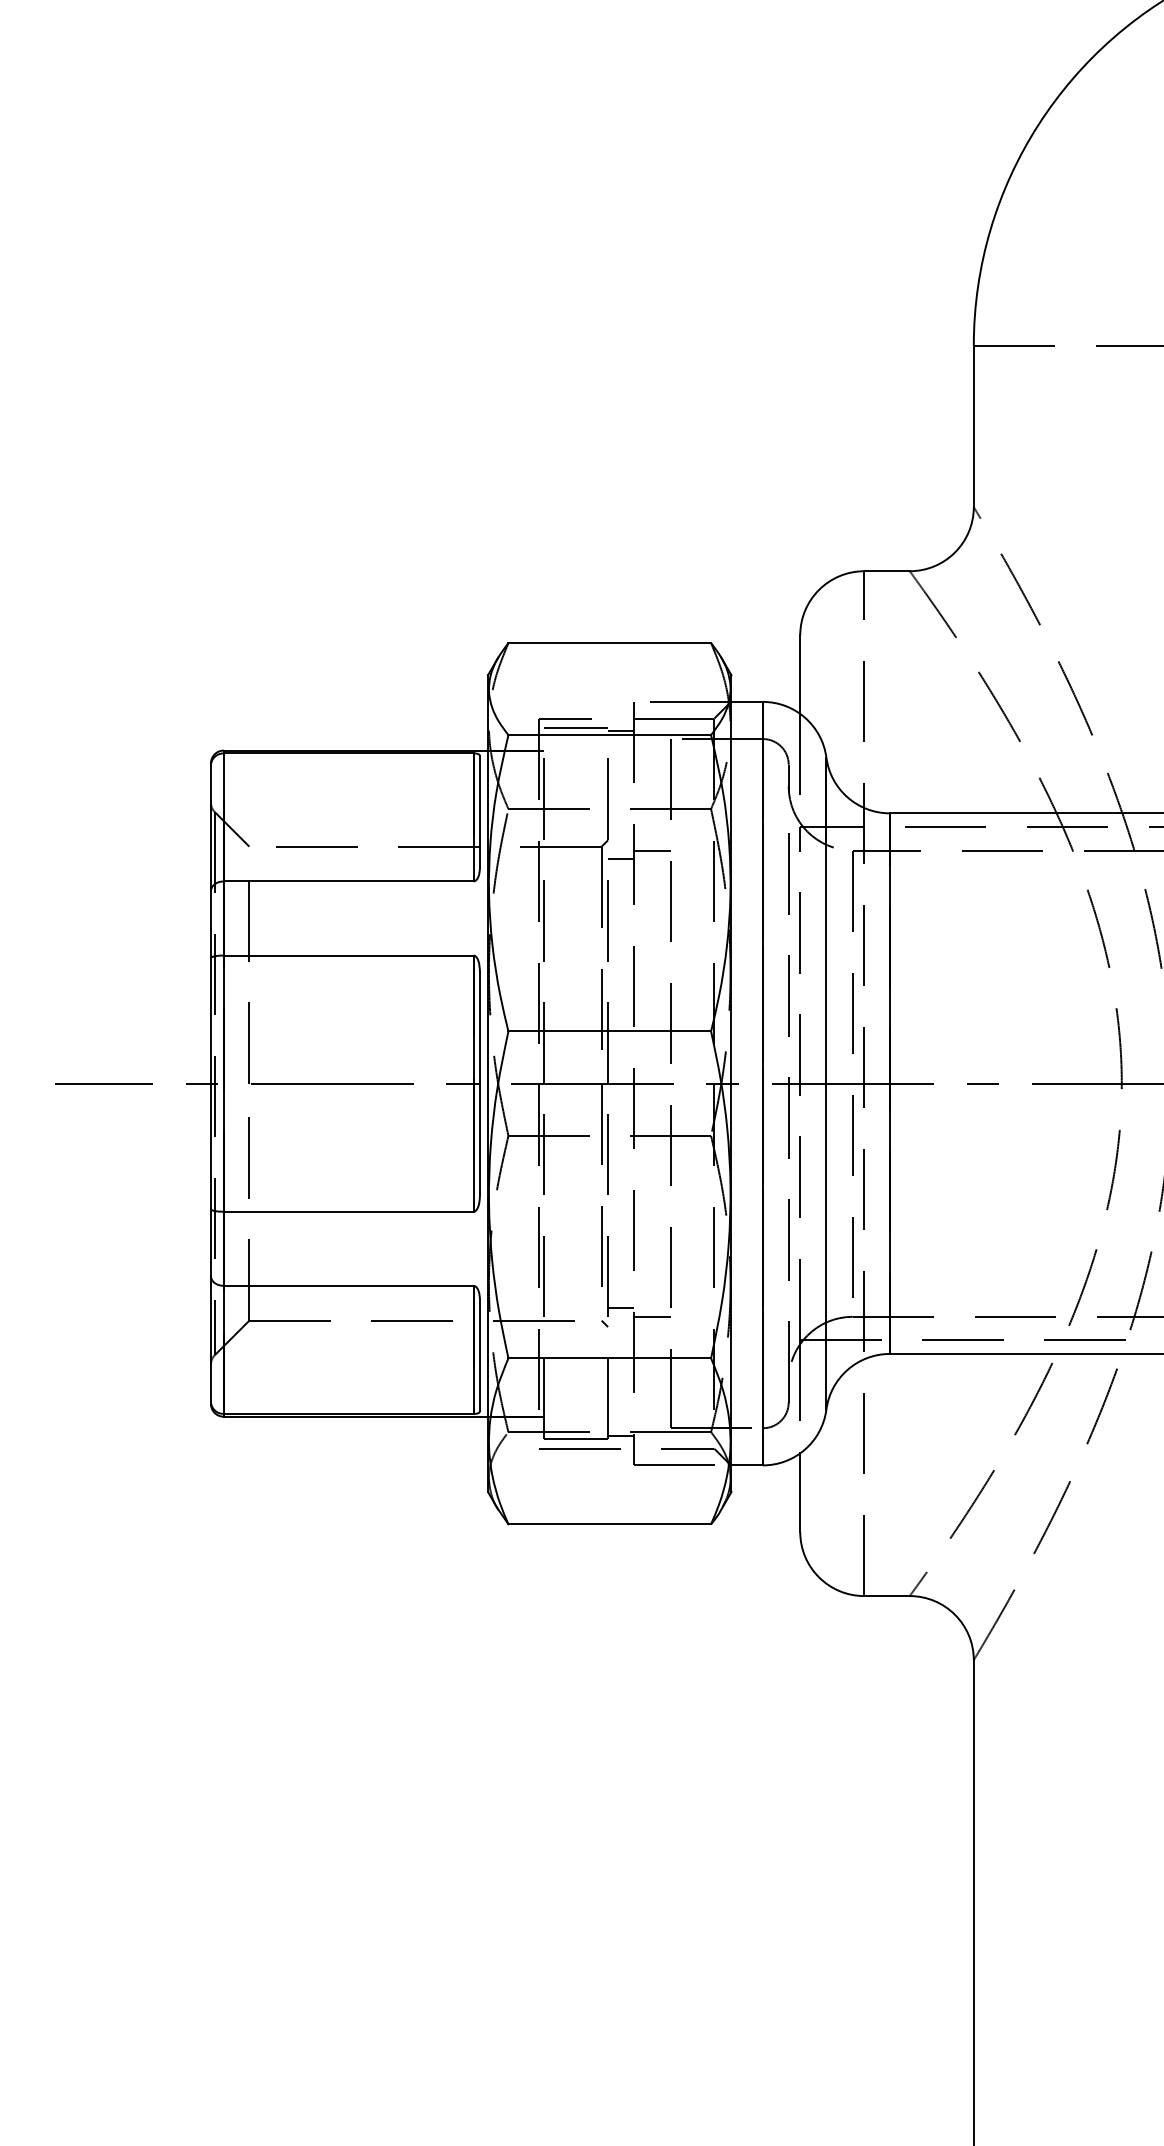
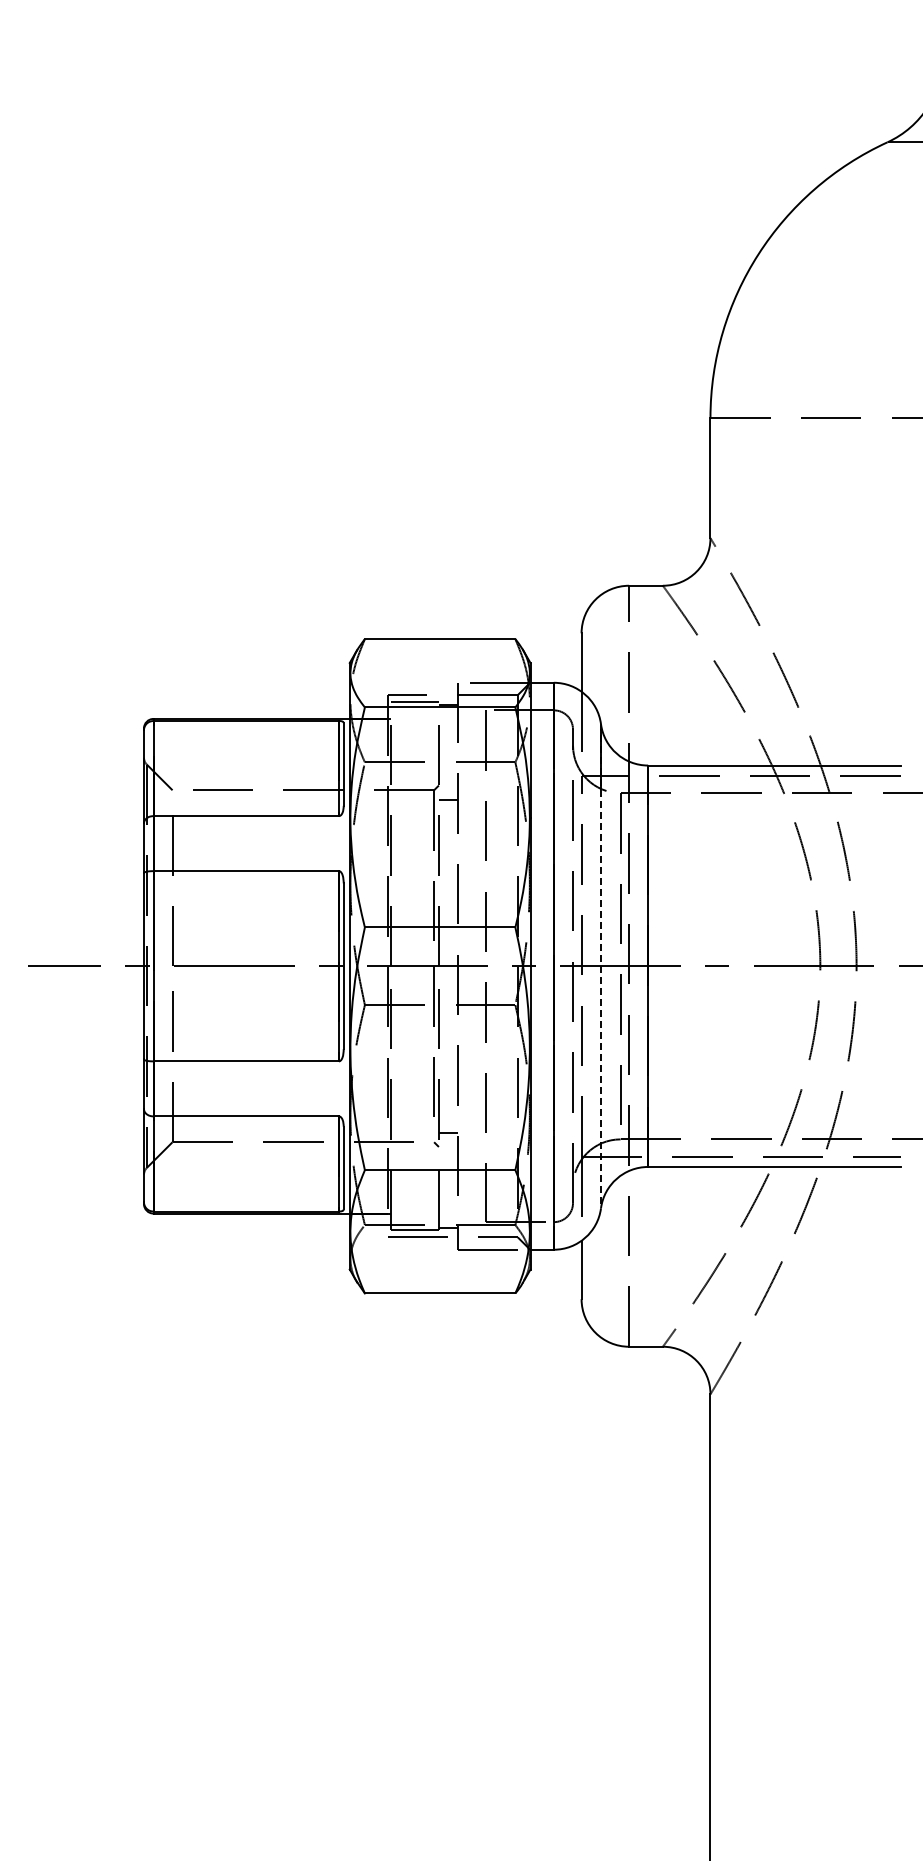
line: (651, 850) -> (471, 793), removed
line: (827, 1083) -> (601, 966), solid -> dashed
line: (651, 1316) -> (471, 1139), removed

